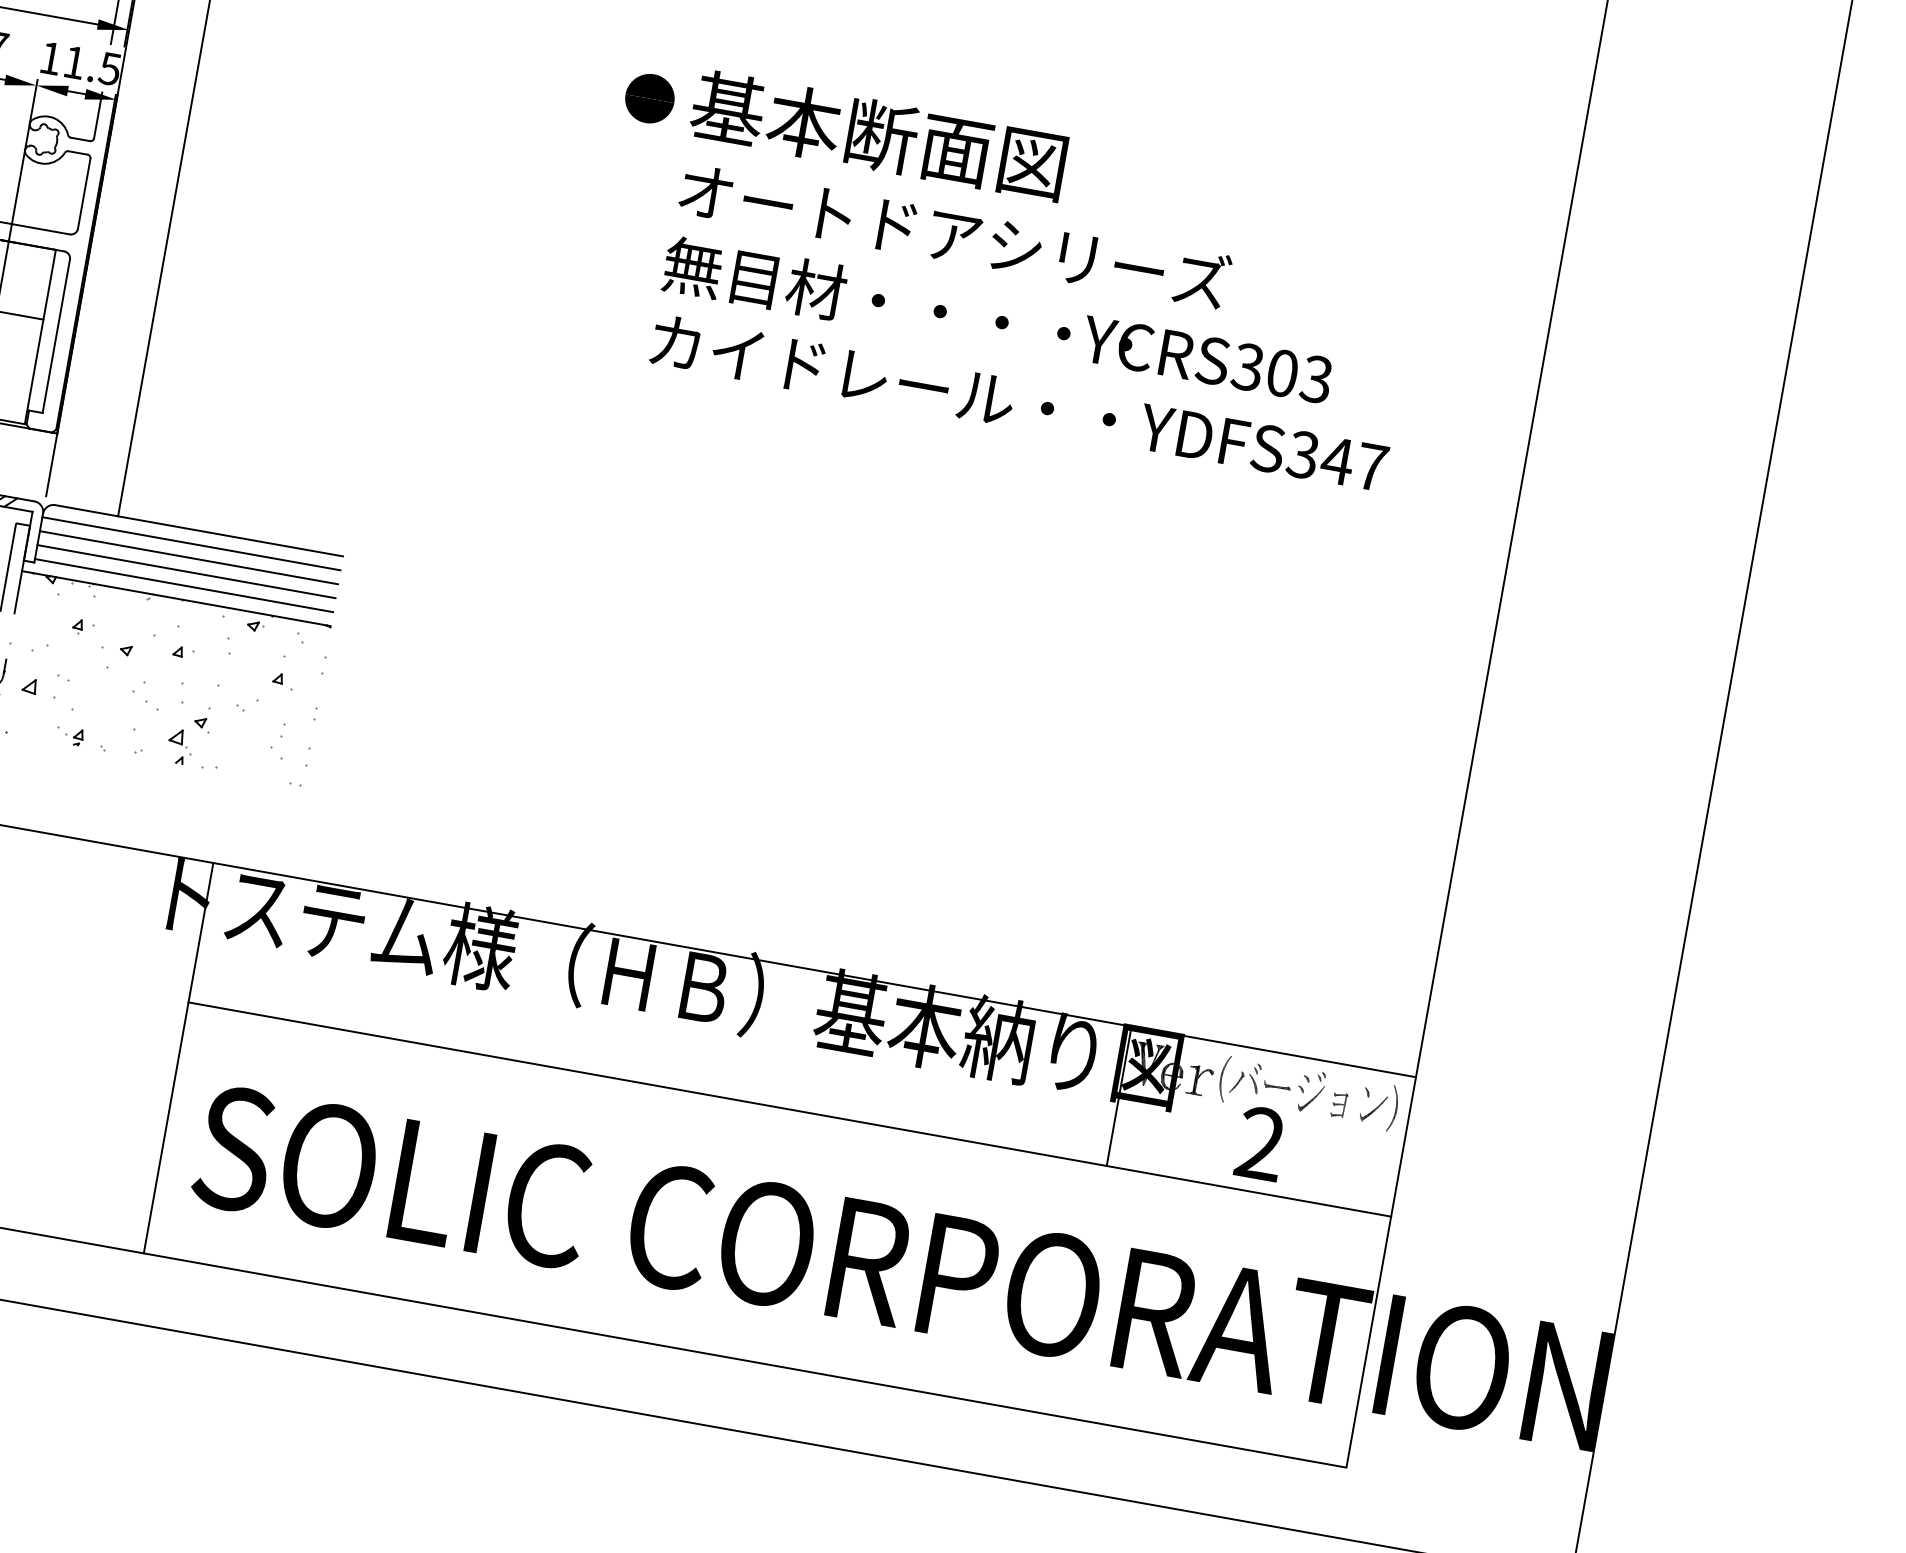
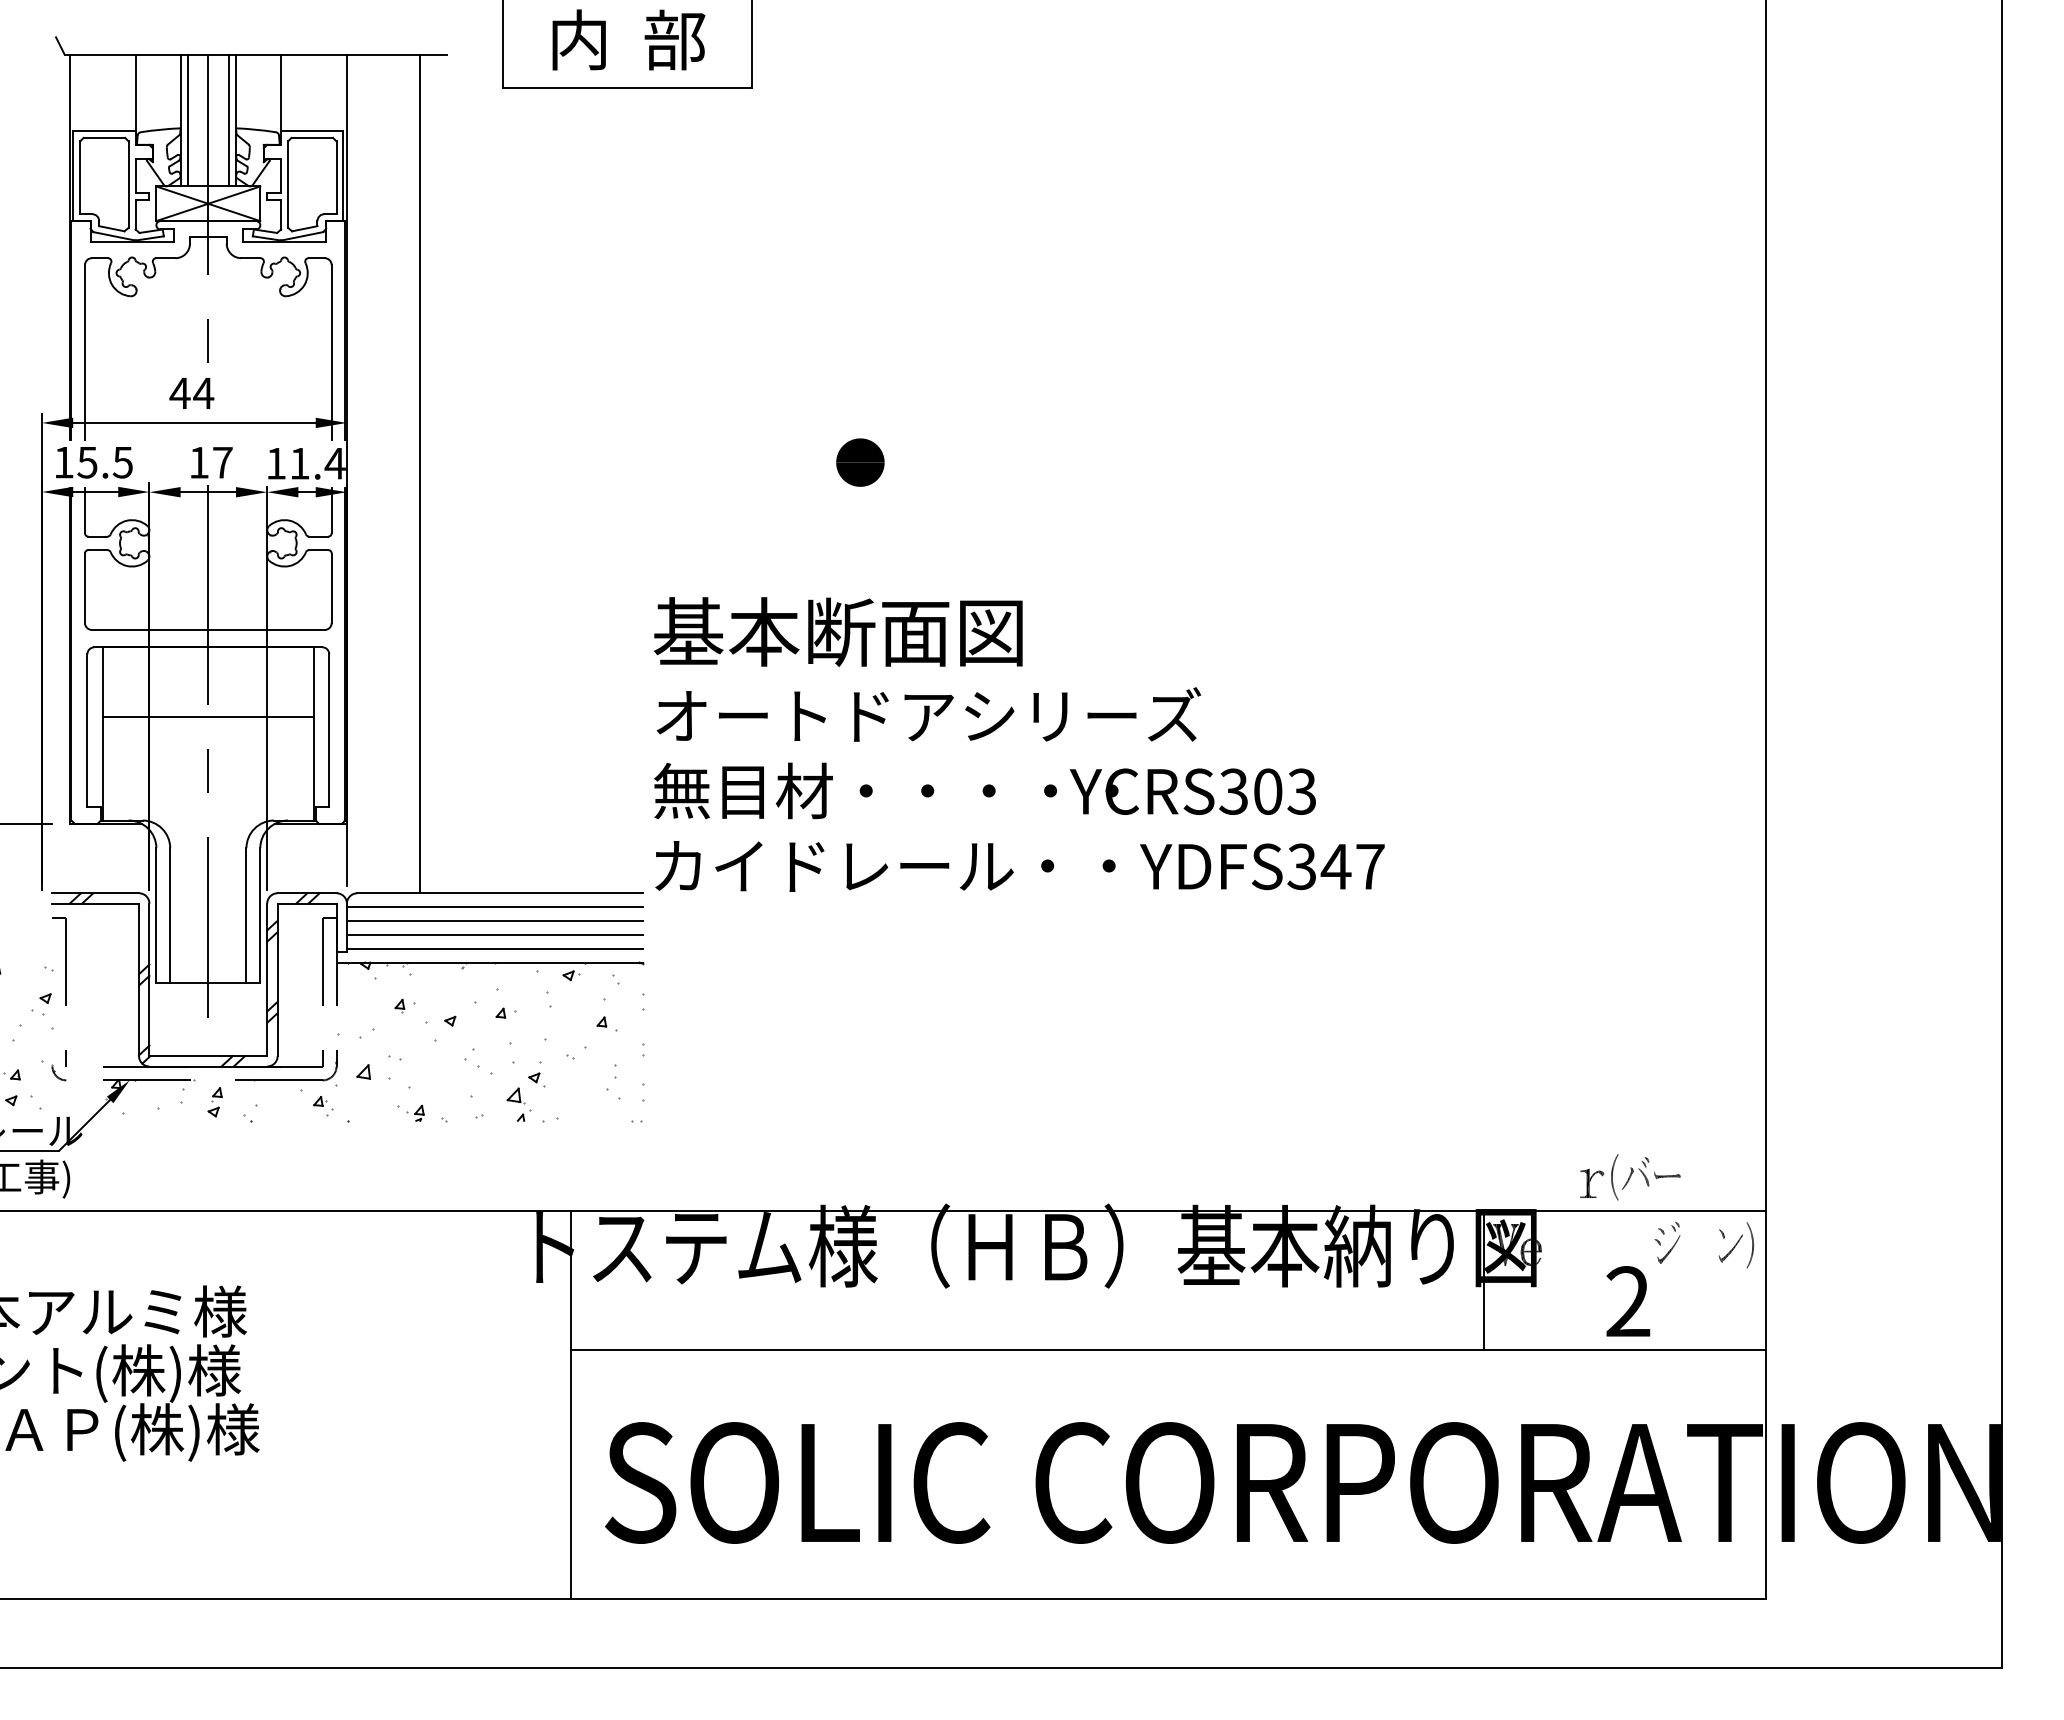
text: (109, 68) -> (334, 463), 11.5 -> 11.4
part: (650, 98) -> (860, 462), moved
text: (1040, 281) -> (1019, 744), moved
part: (1239, 1081) -> (1630, 1177), moved
part: (1339, 1104) -> (1697, 1250), removed

